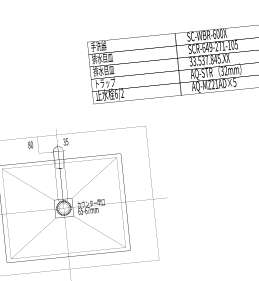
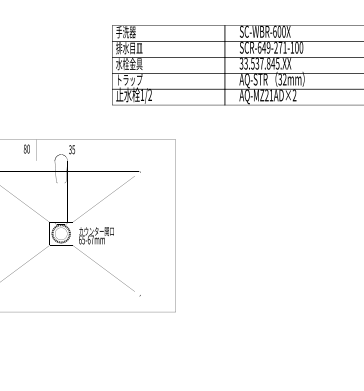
text: (236, 44) -> (301, 47), SCR-649-271-105 -> SCR-649-271-100
text: (103, 71) -> (129, 64), 排水目皿 -> 水栓金具
text: (234, 82) -> (294, 95), AQ-MZ21AD×5 -> AQ-MZ21AD×2
text: (116, 94) -> (142, 95), 6/2 -> 1/2

